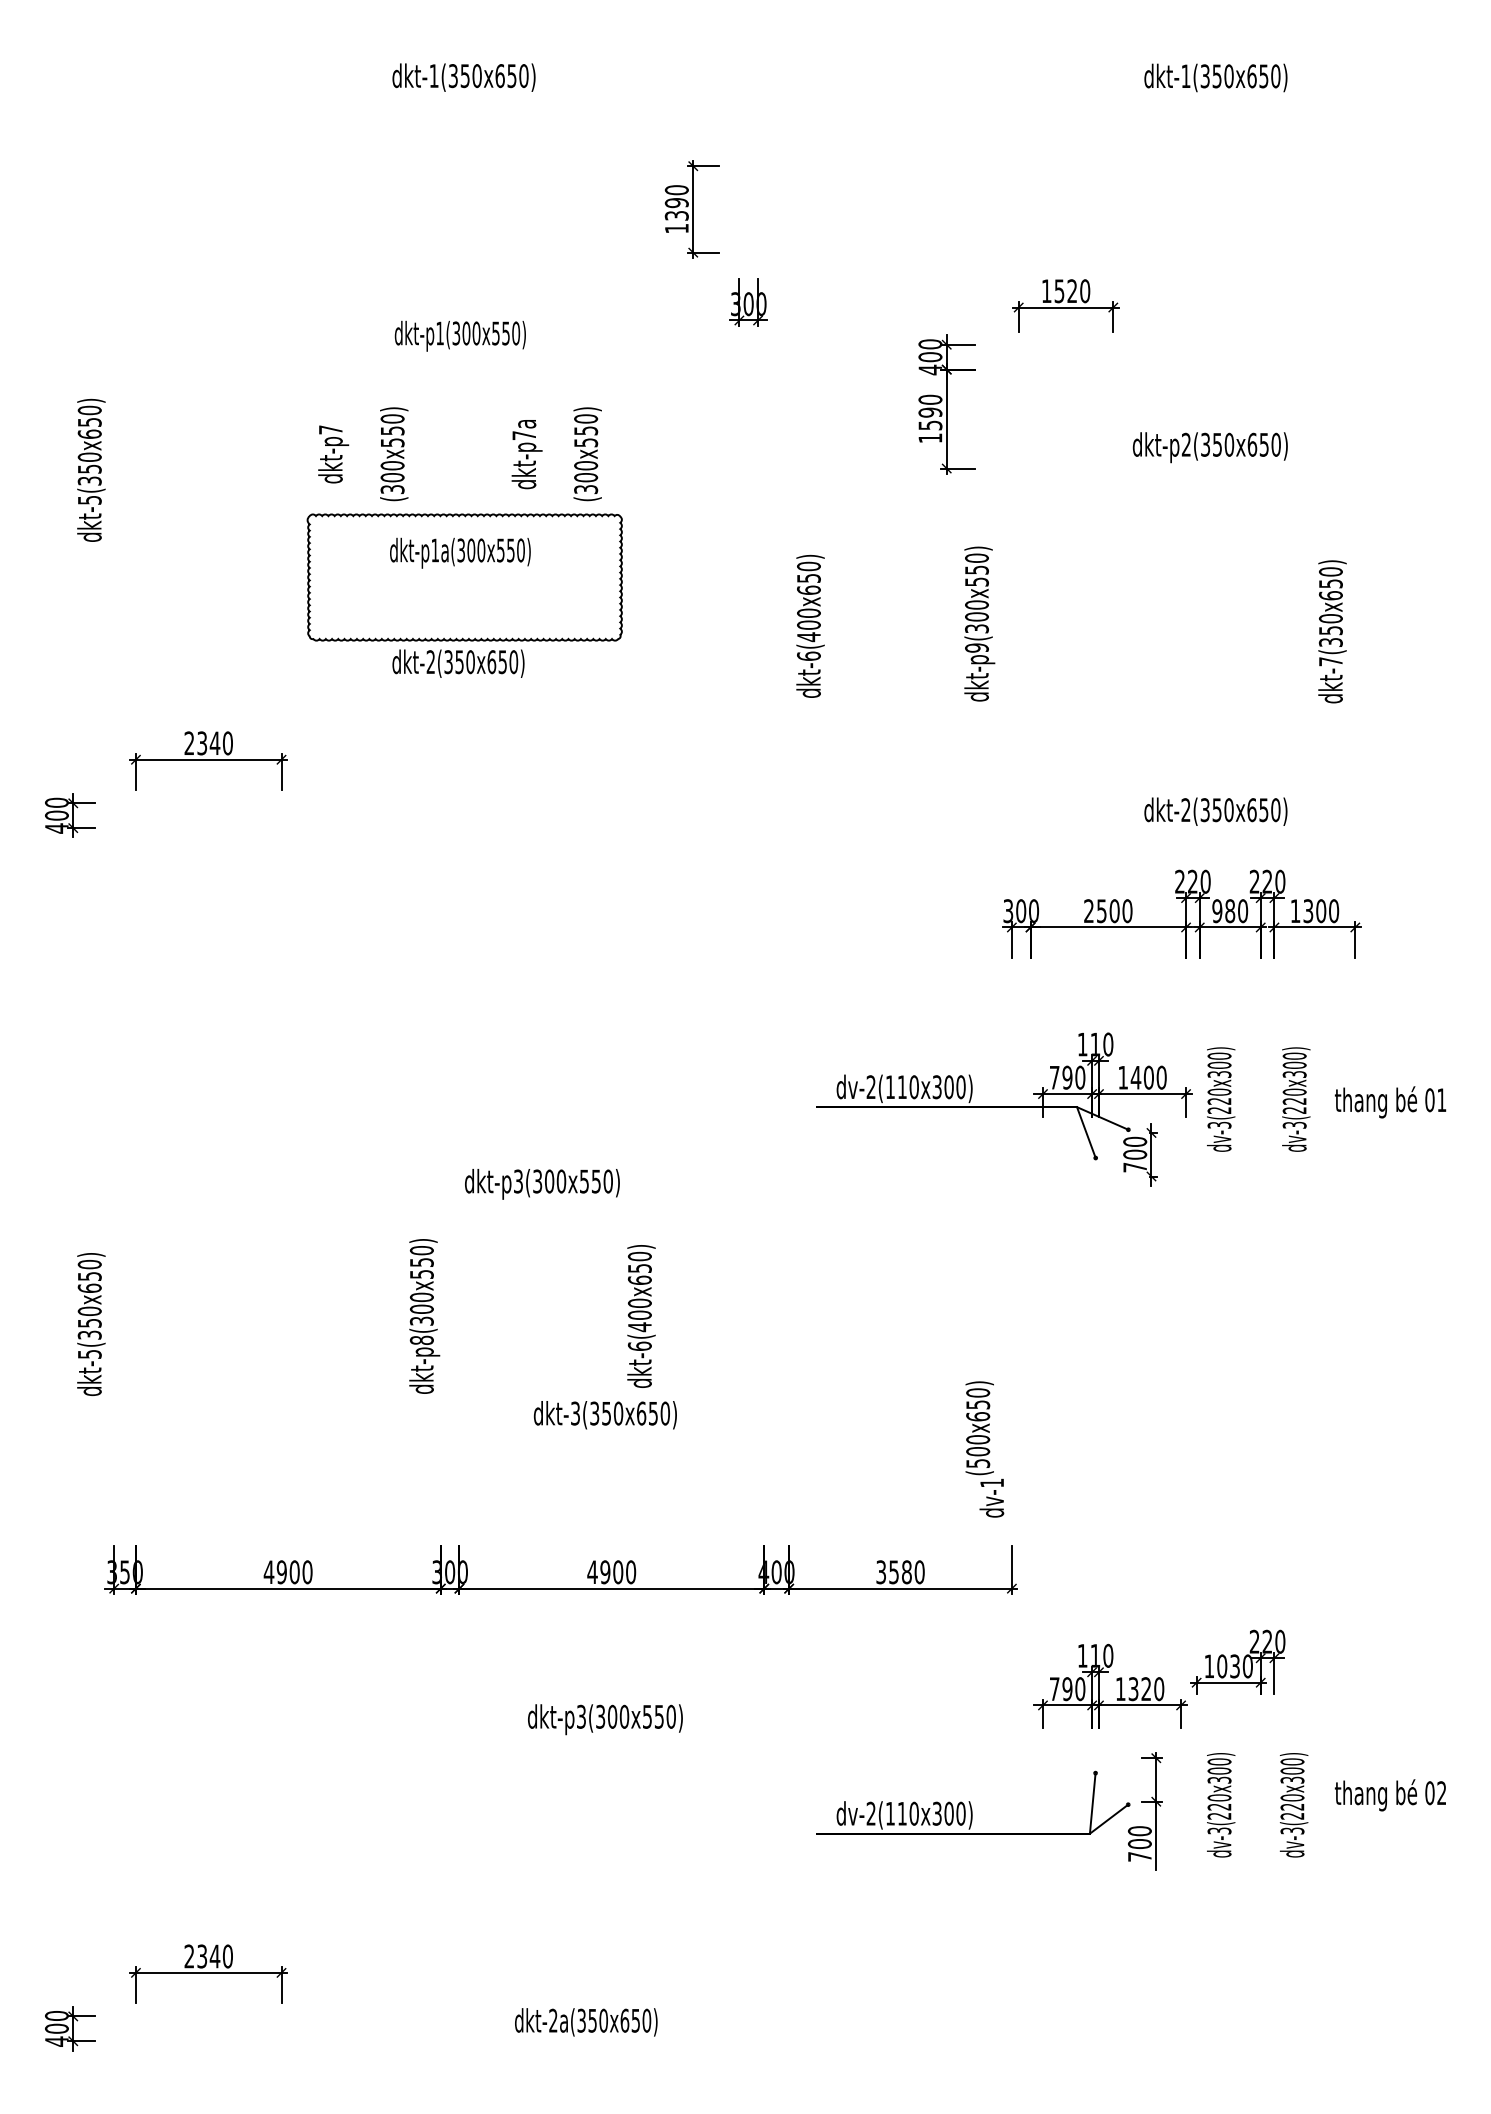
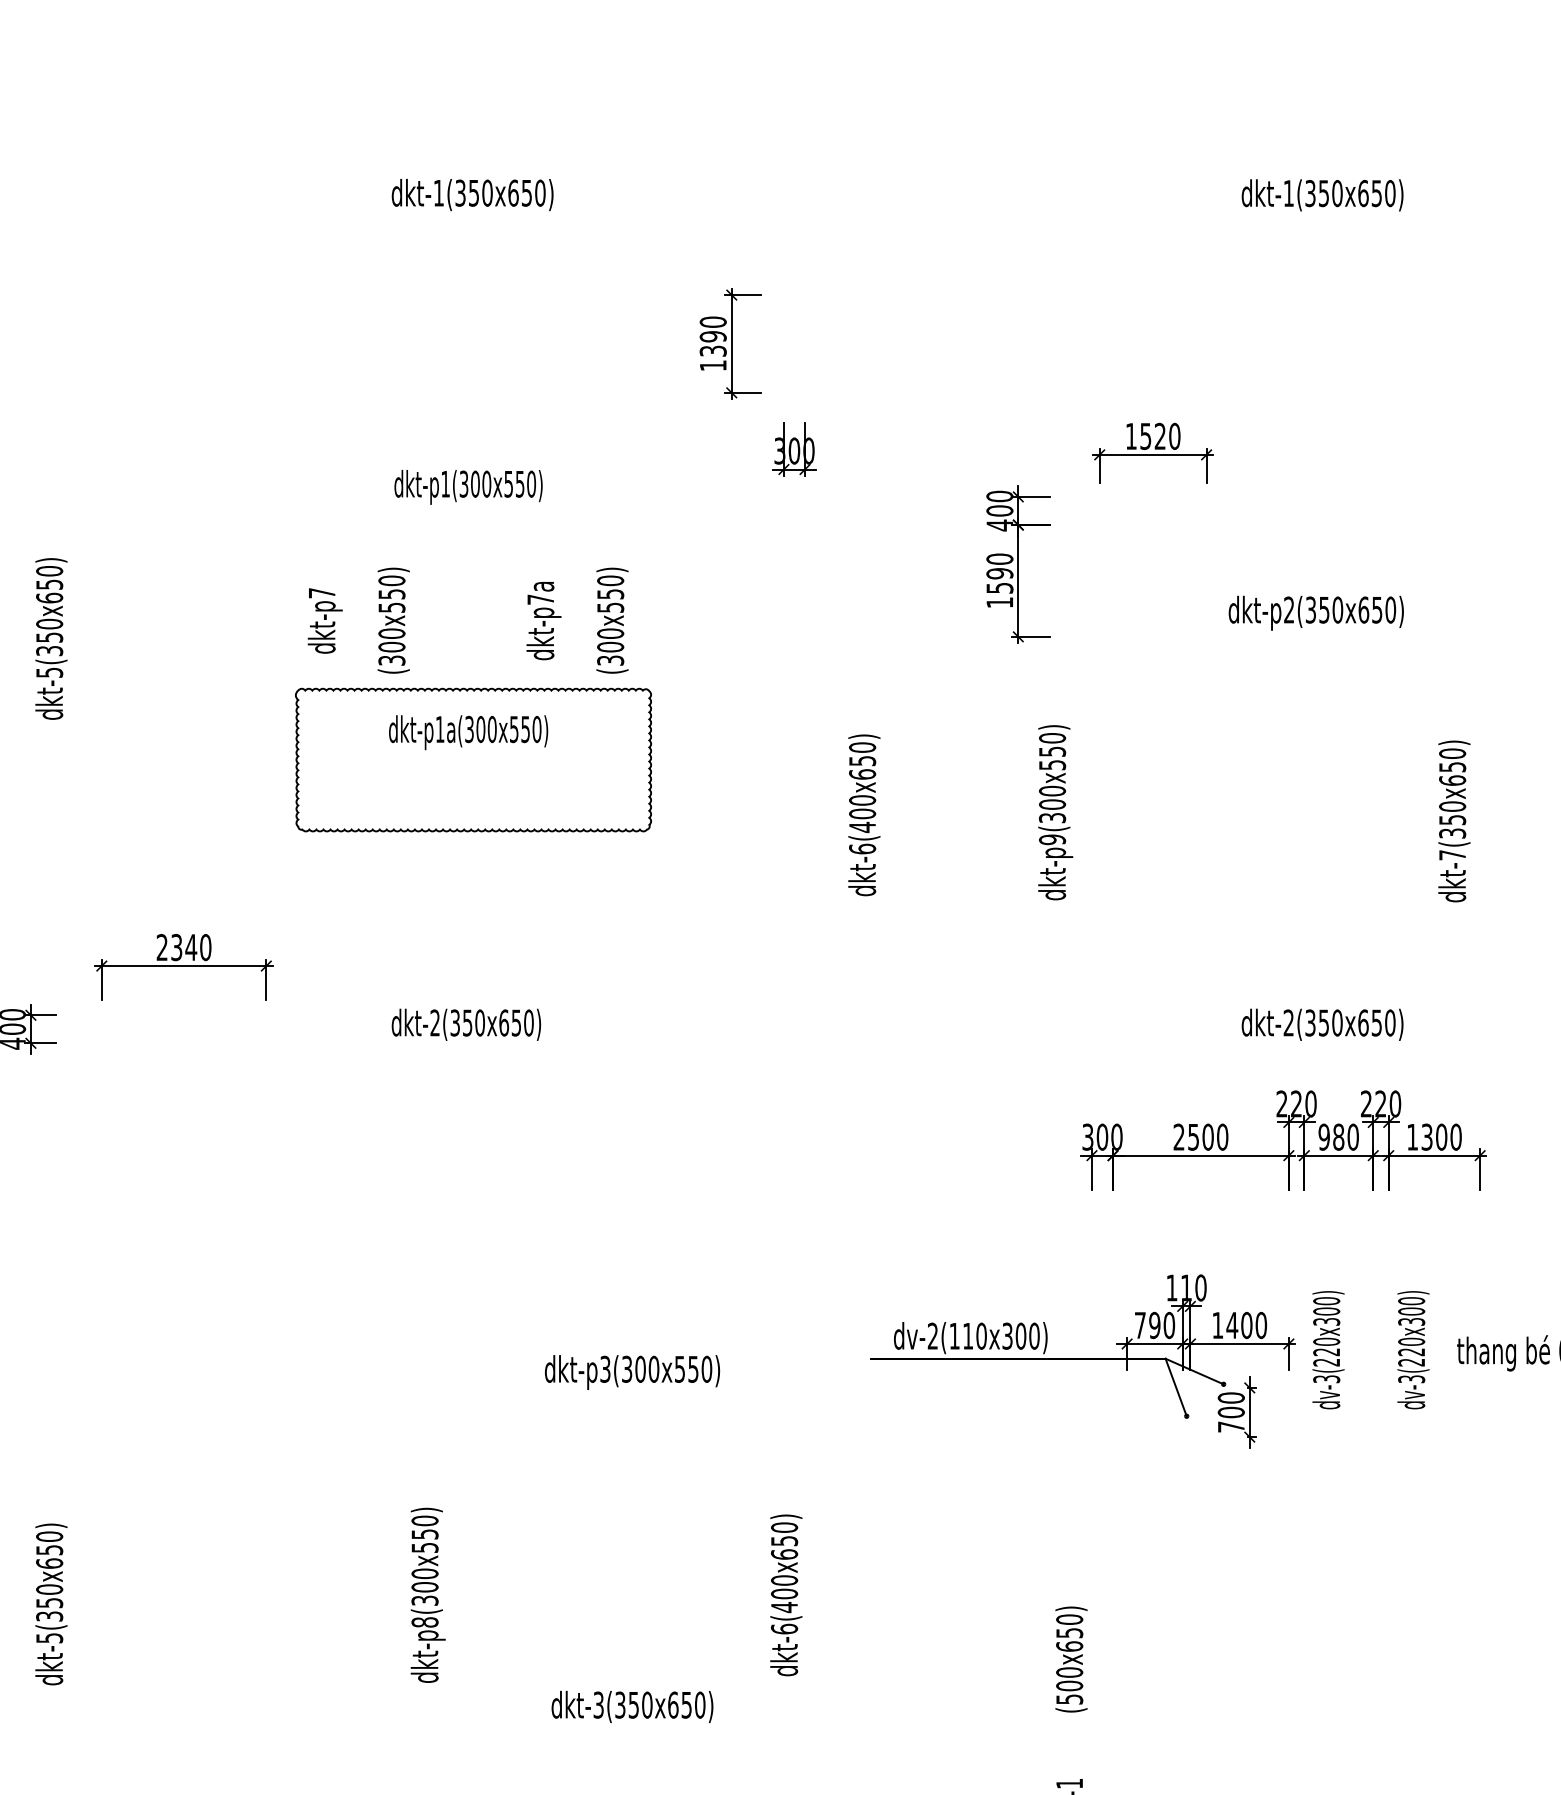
text: (458, 663) -> (466, 1024), moved
text: (542, 1184) -> (632, 1372), moved
text: (641, 1316) -> (786, 1595), moved
text: (979, 1428) -> (1071, 1659), moved

